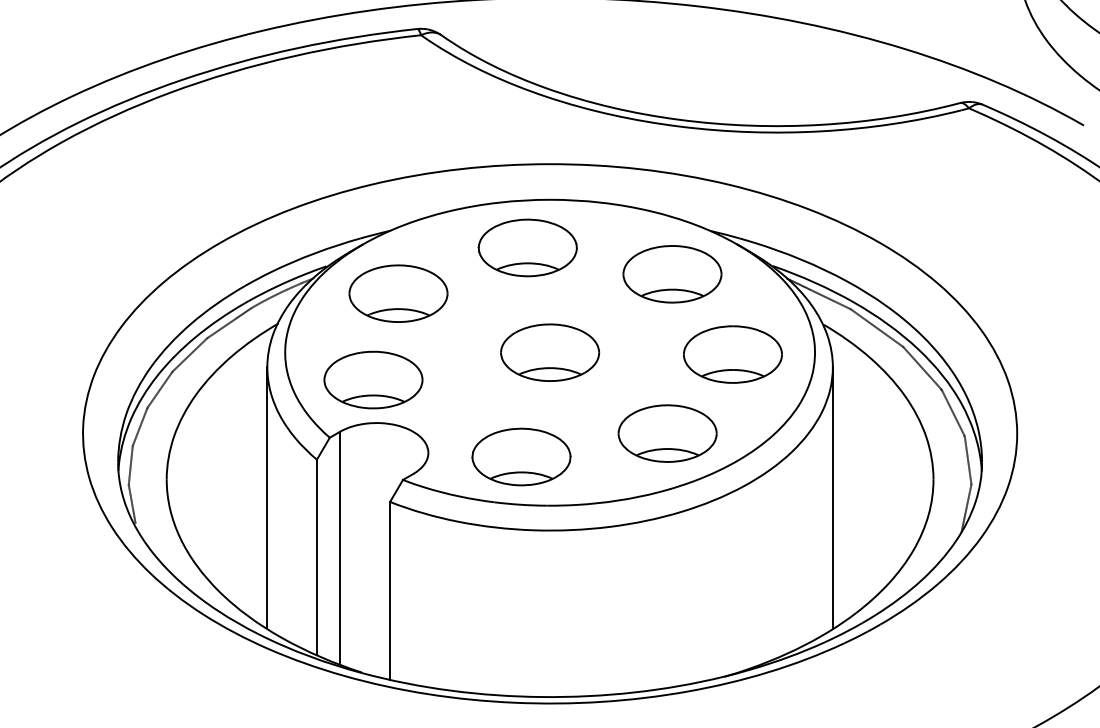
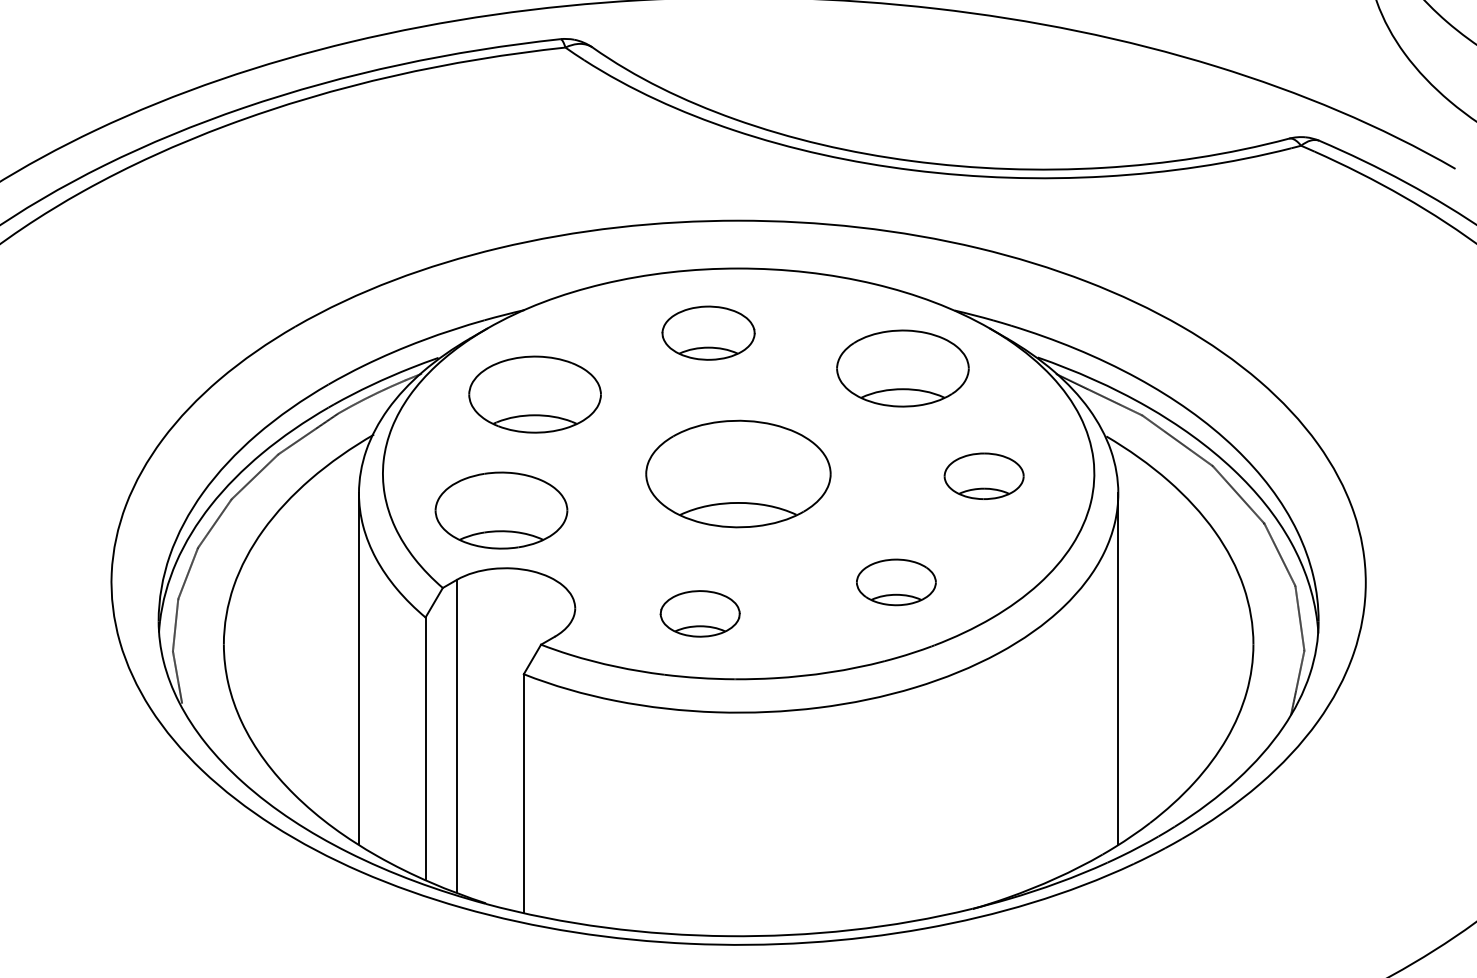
part: (527, 247) -> (708, 332), size x0.7
part: (550, 352) -> (739, 473), size x1.4
part: (732, 354) -> (983, 476), size x0.6
part: (667, 433) -> (896, 582), size x0.6
part: (521, 456) -> (700, 613), size x0.6

